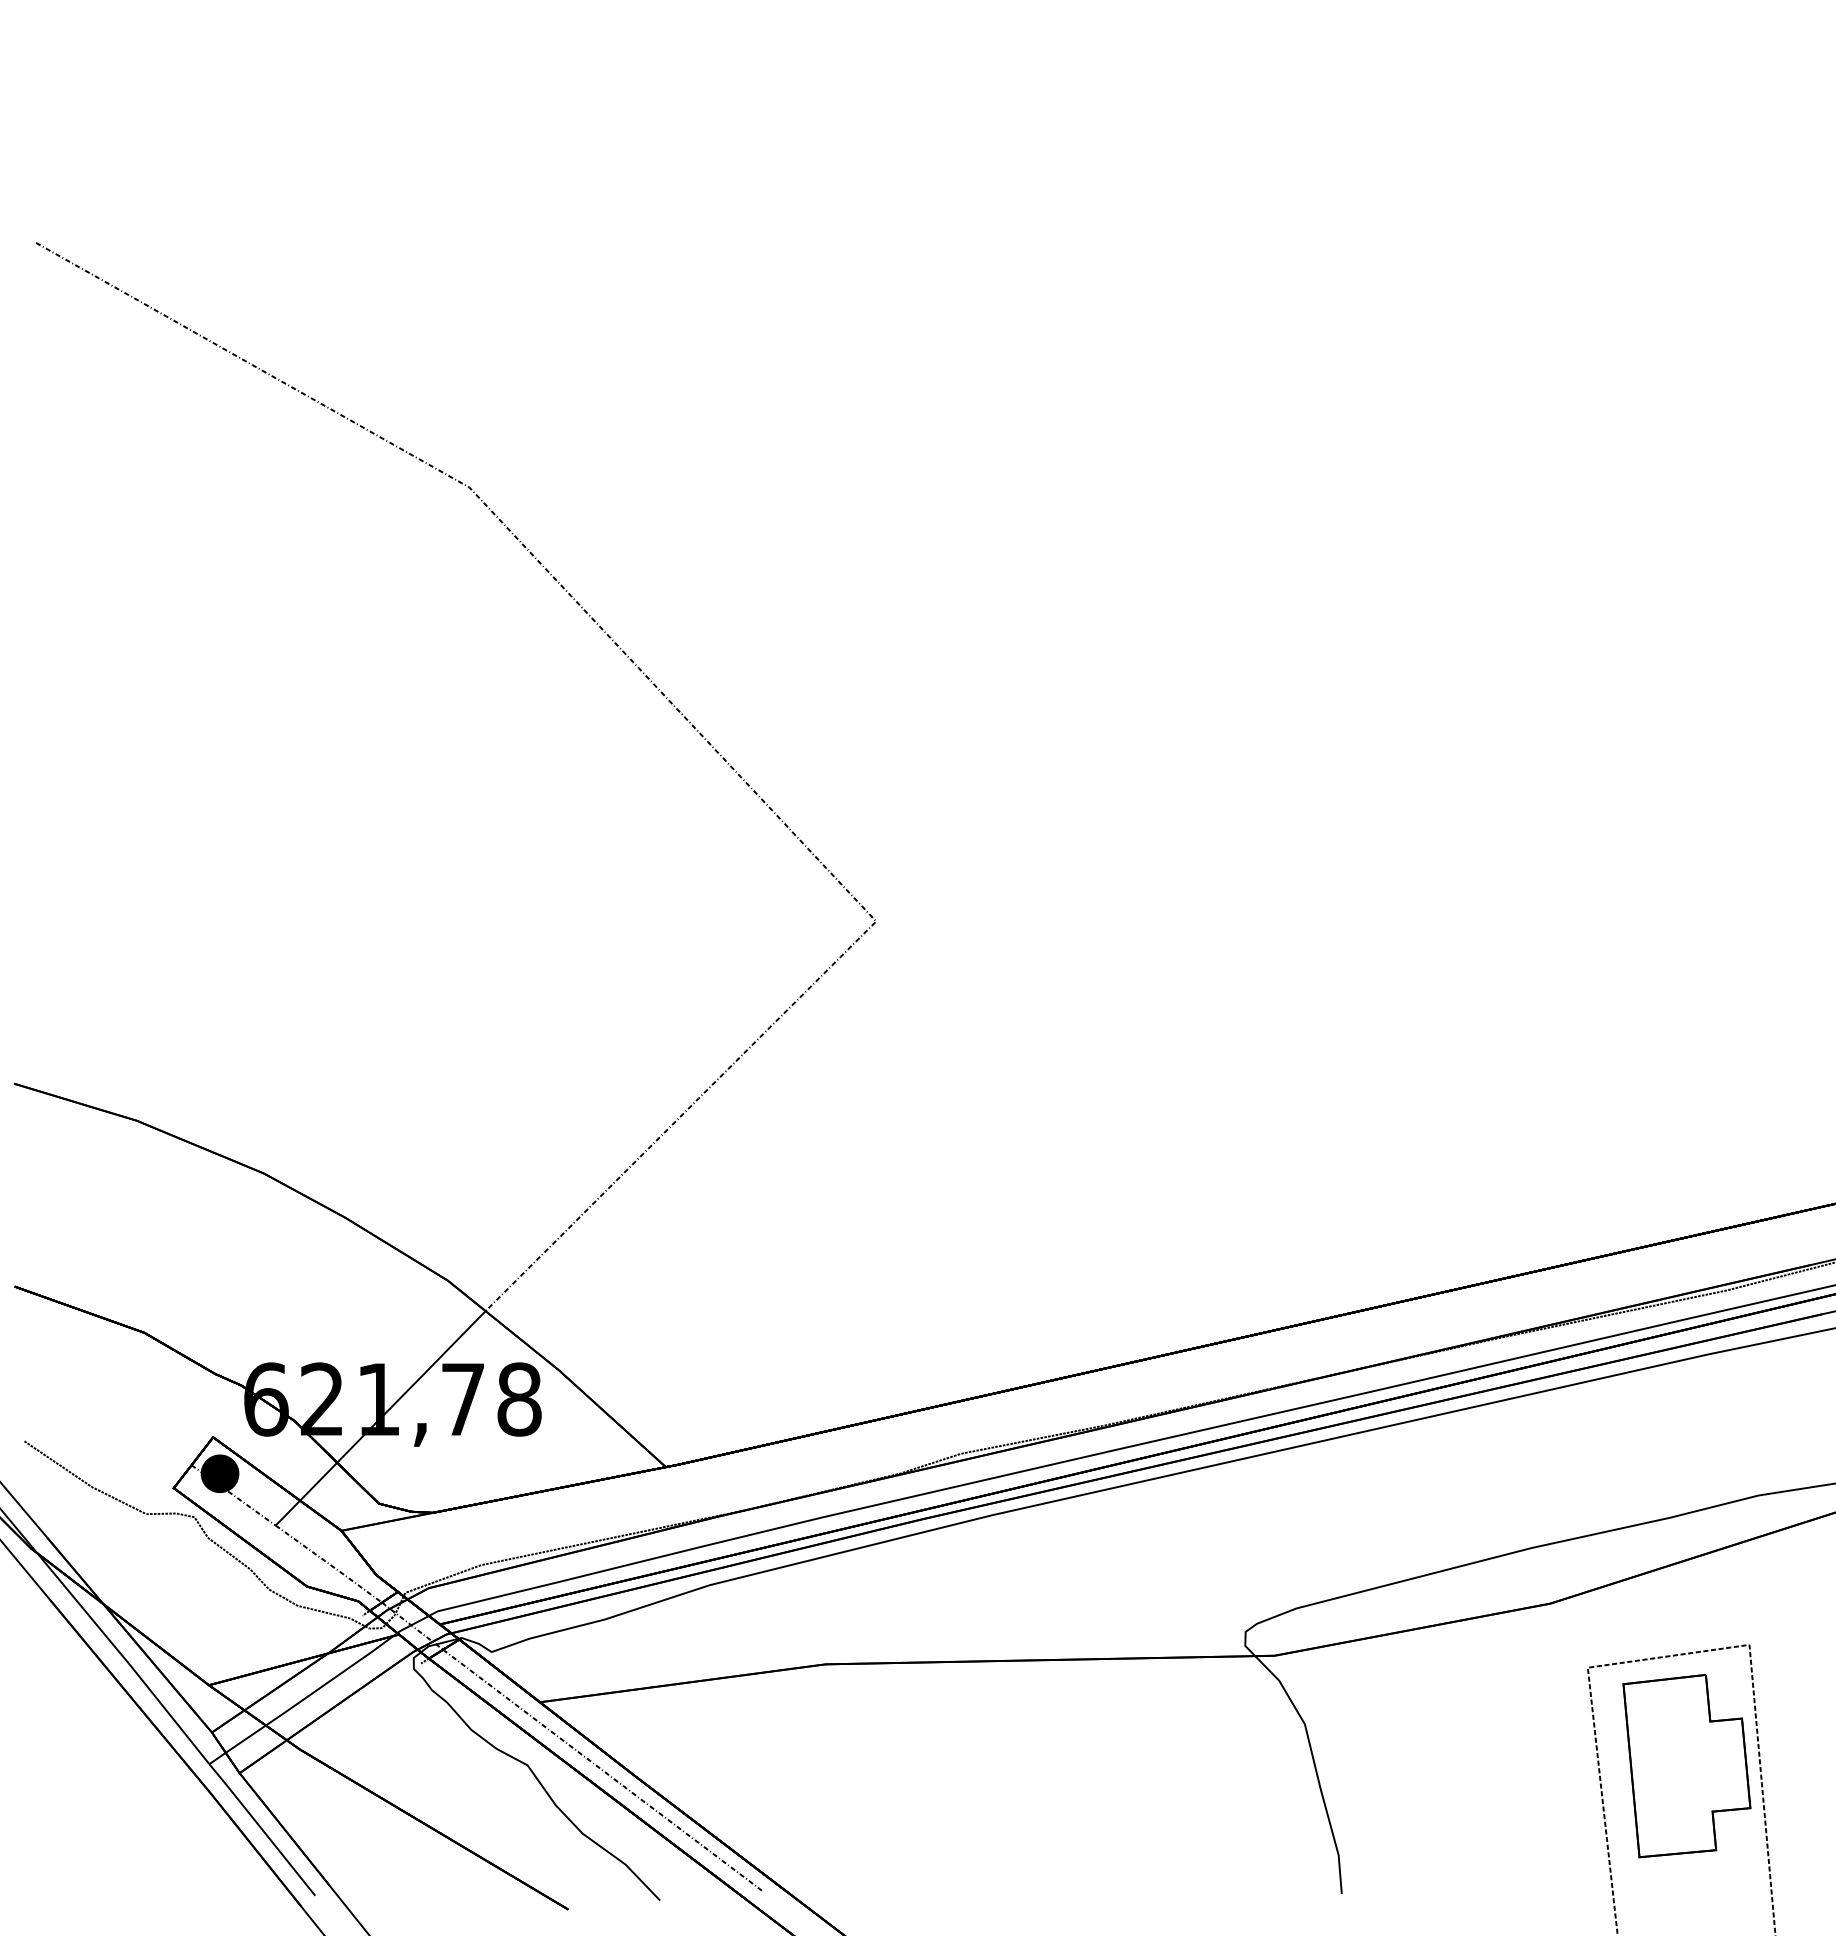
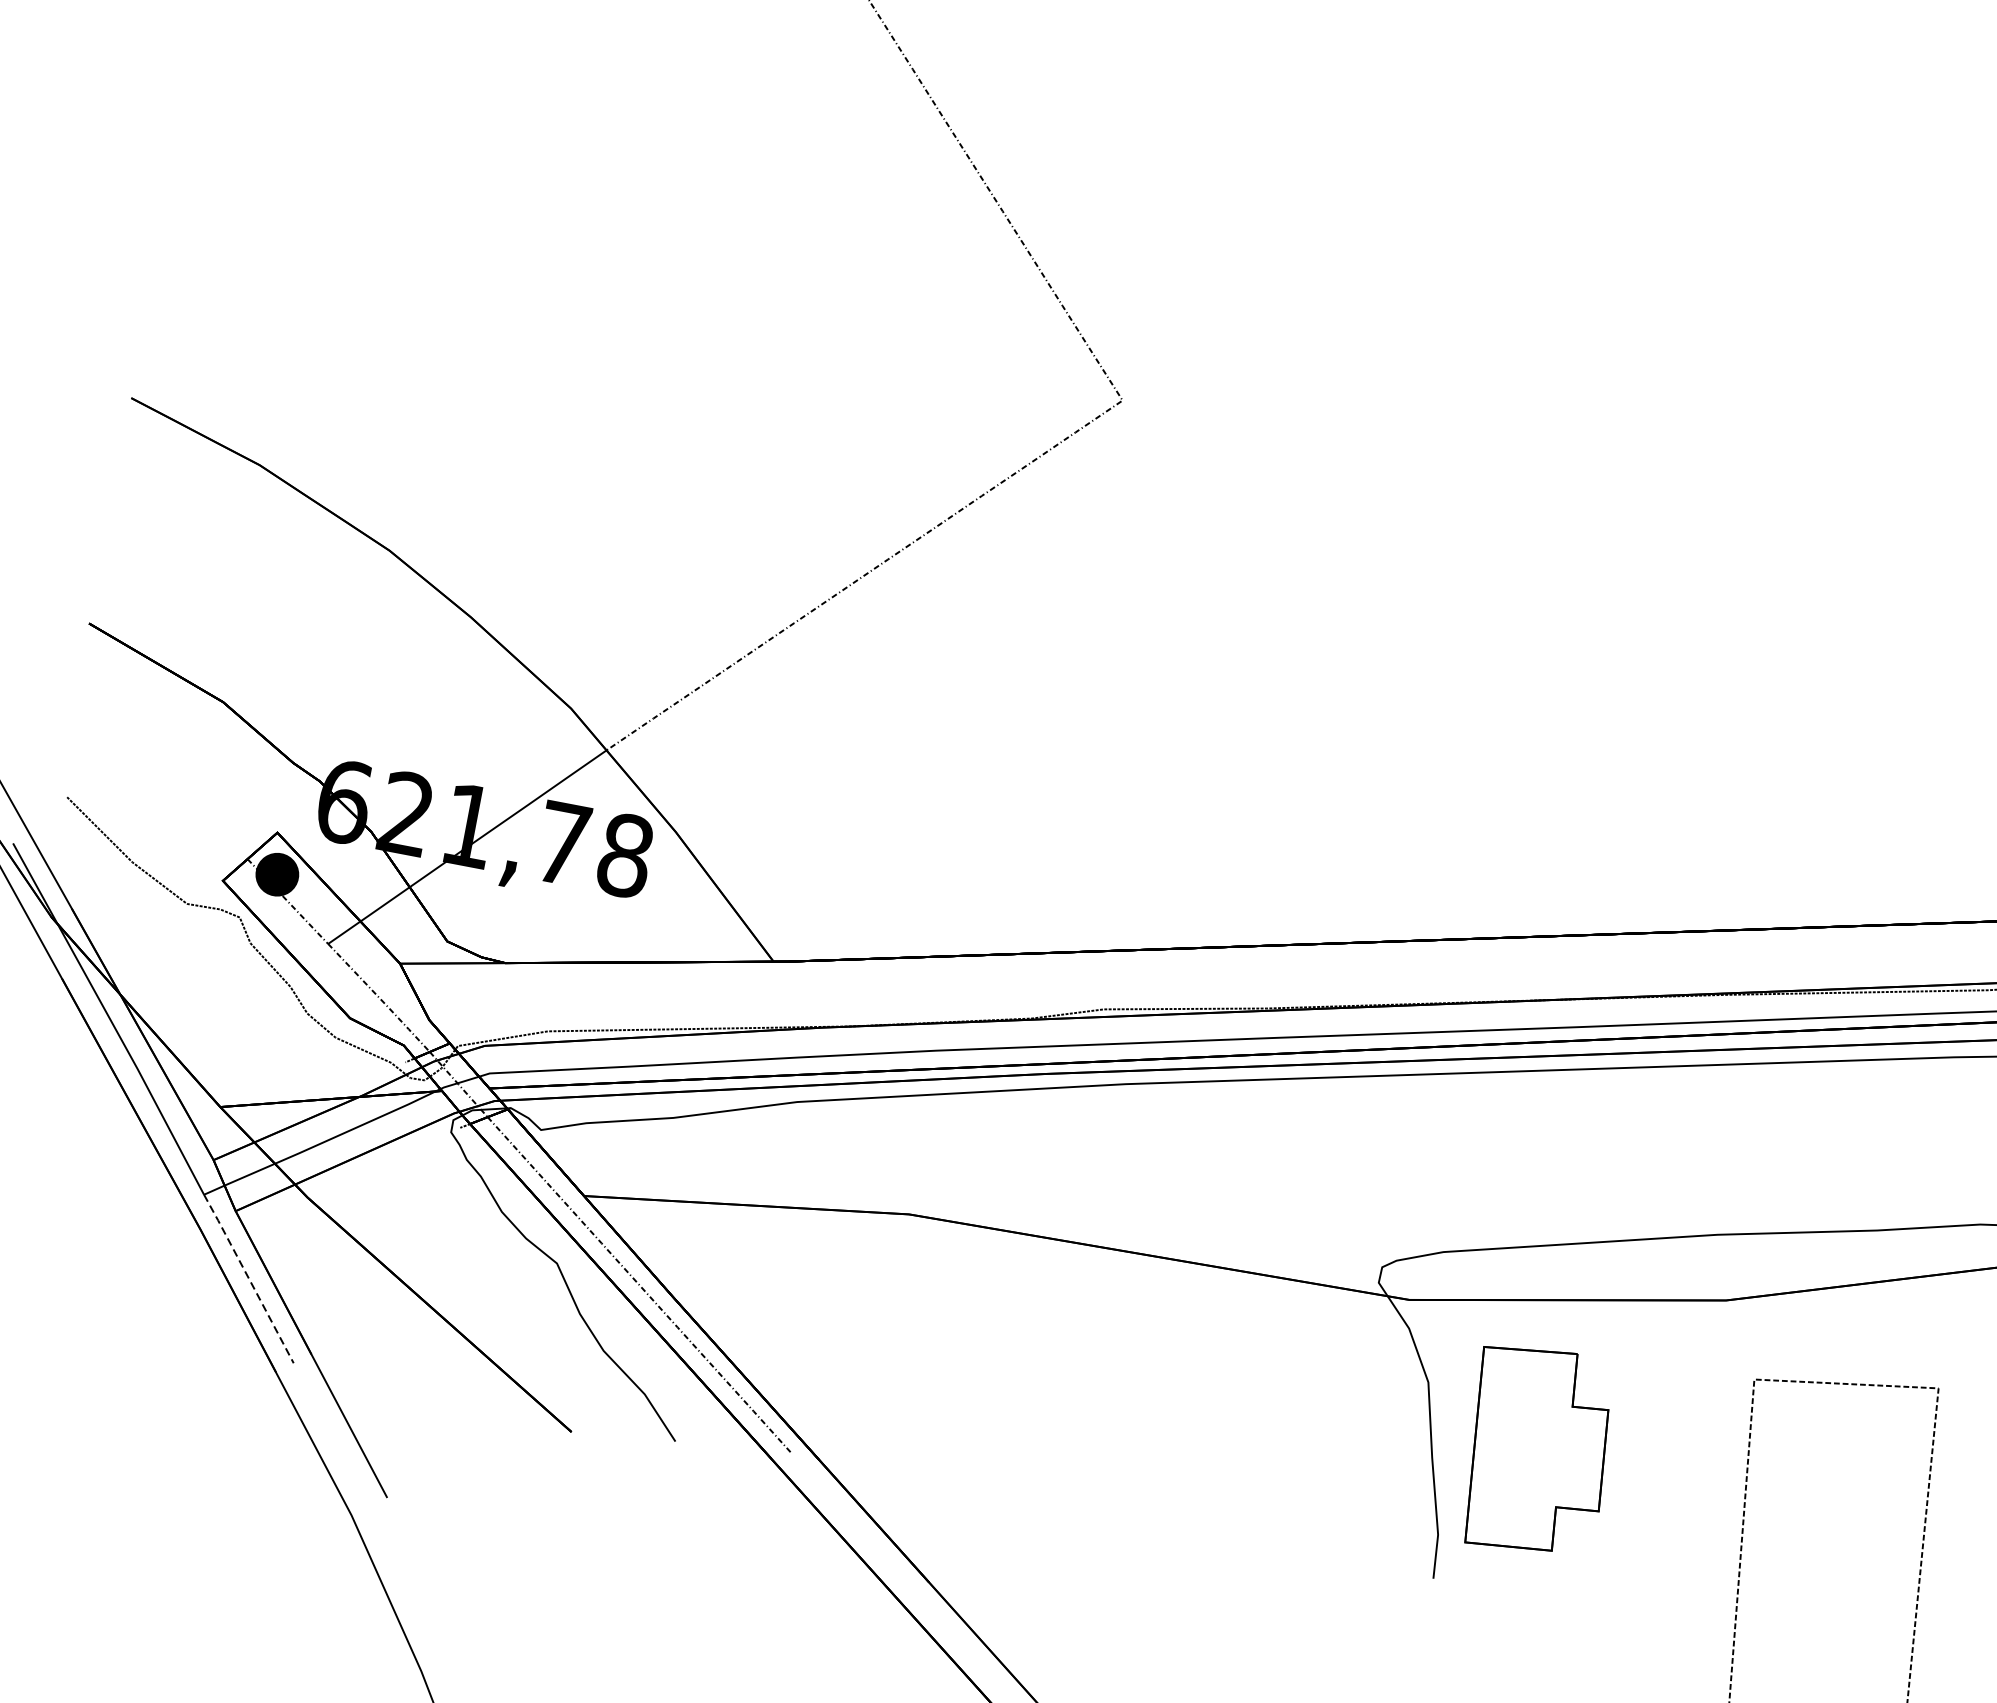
part: (1686, 1766) -> (1536, 1451), moved
line: (262, 1829) -> (249, 1278), solid -> dashed

